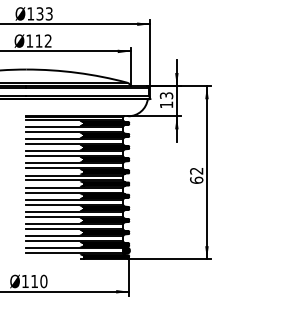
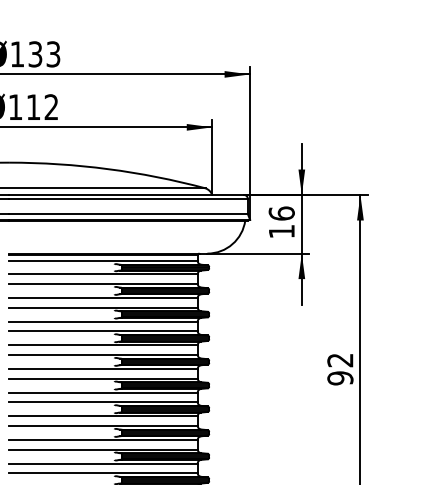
text: (166, 95) -> (281, 213), 13 -> 16
text: (196, 179) -> (340, 376), 62 -> 92

